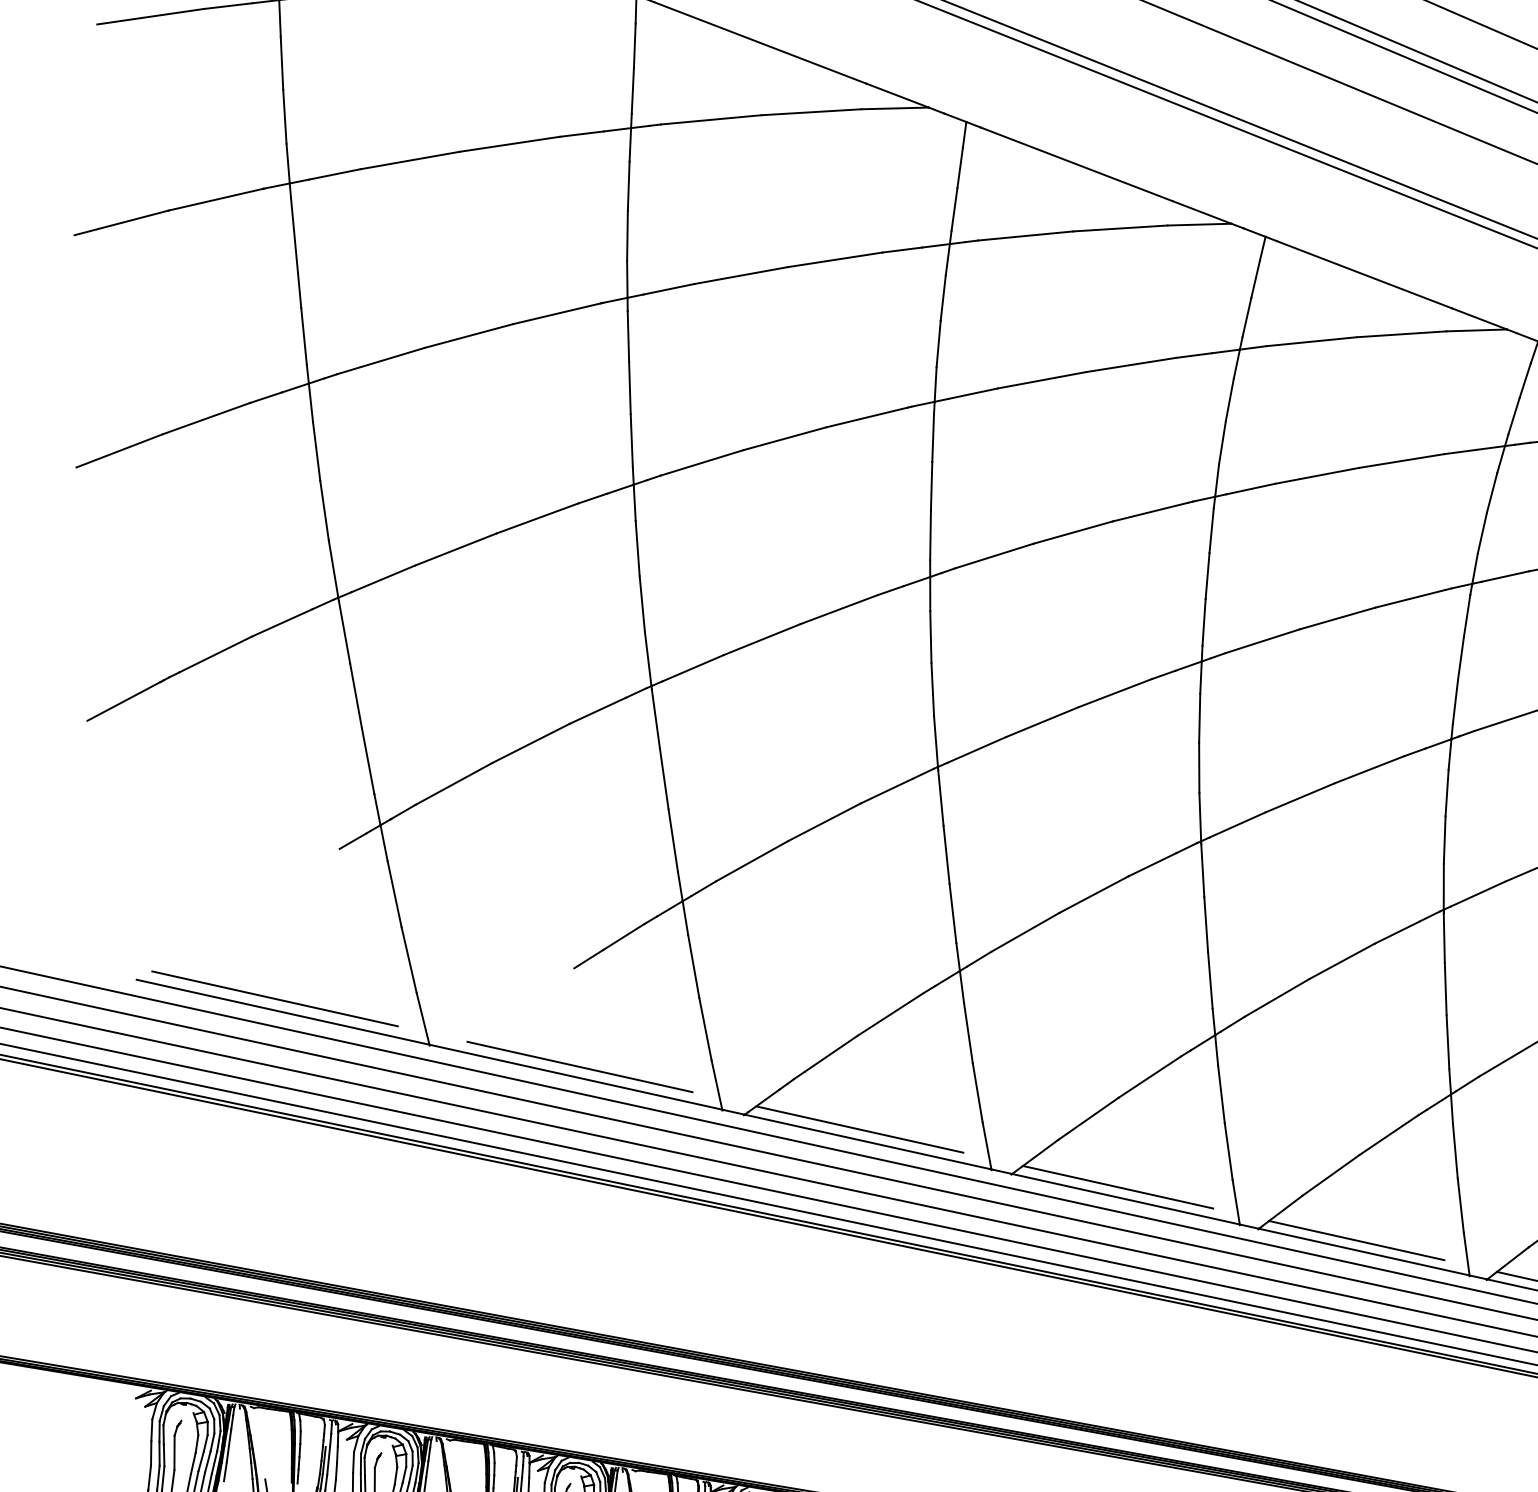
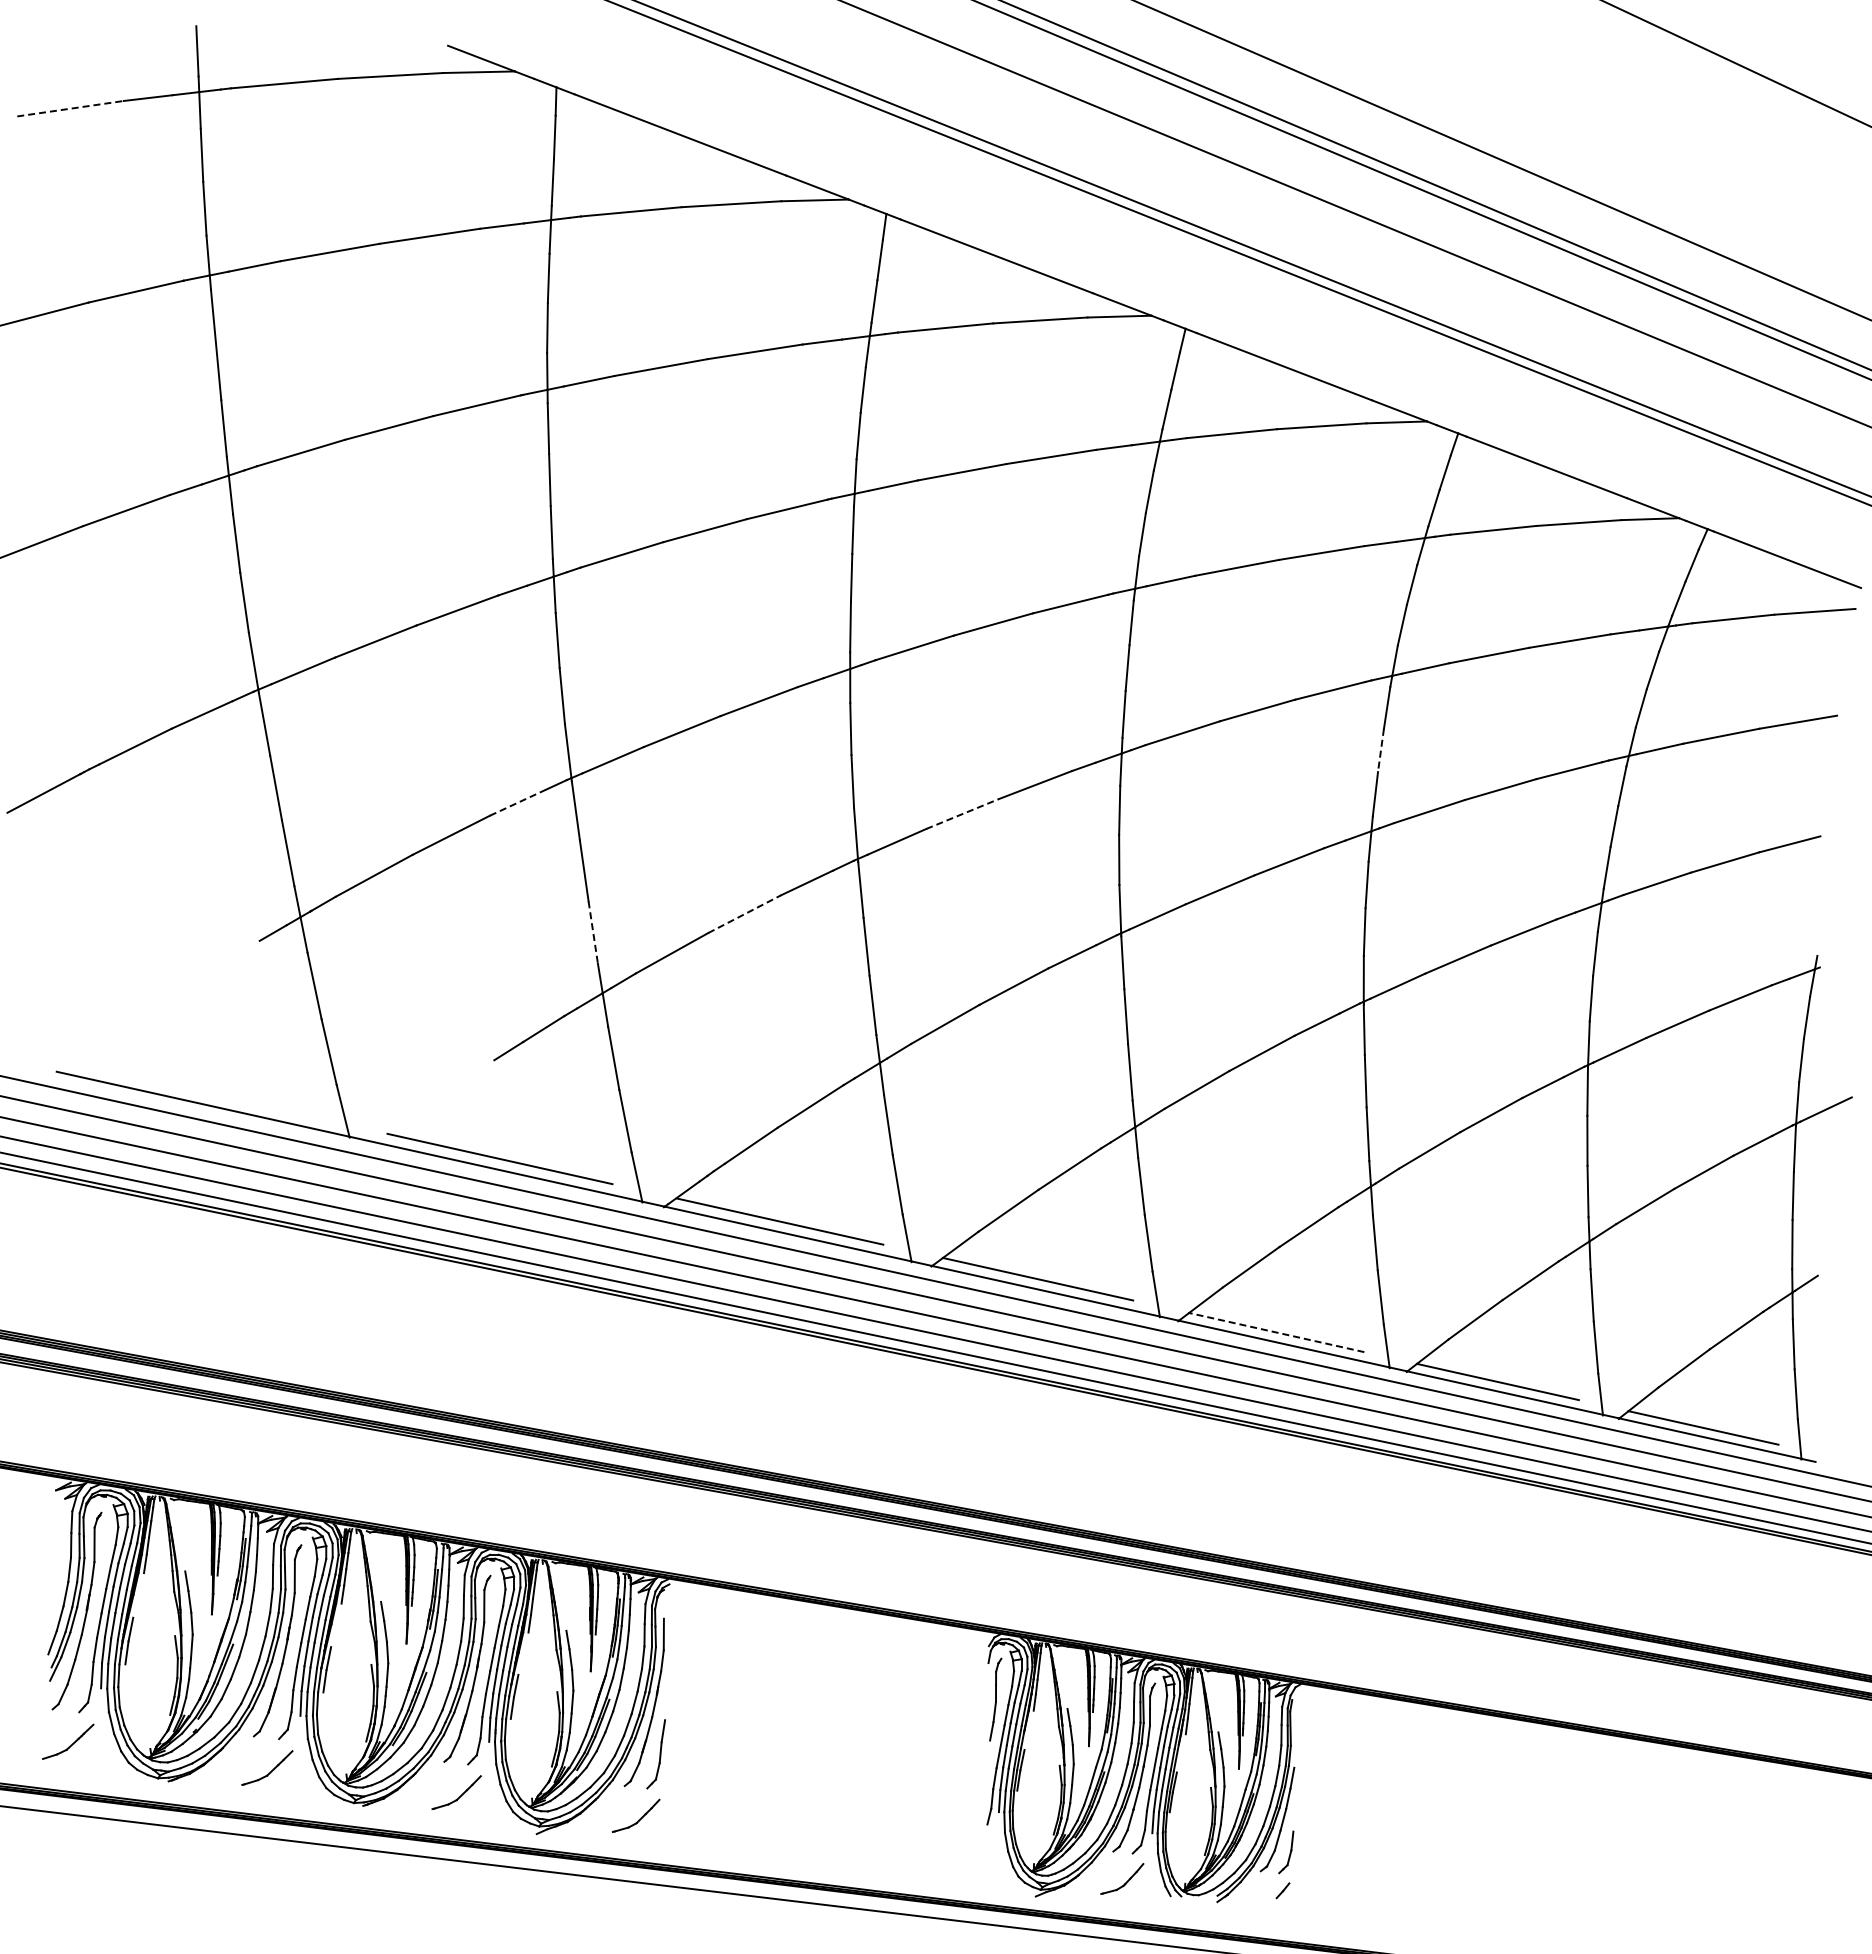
line: (150, 16) -> (70, 108), solid -> dashed
line: (1460, 658) -> (1380, 750), solid -> dashed
line: (597, 710) -> (517, 802), solid -> dashed
line: (1043, 721) -> (963, 813), solid -> dashed
line: (824, 822) -> (744, 914), solid -> dashed
line: (673, 840) -> (593, 932), solid -> dashed
line: (274, 998) -> (194, 1090), removed
line: (1356, 1240) -> (1276, 1332), solid -> dashed

